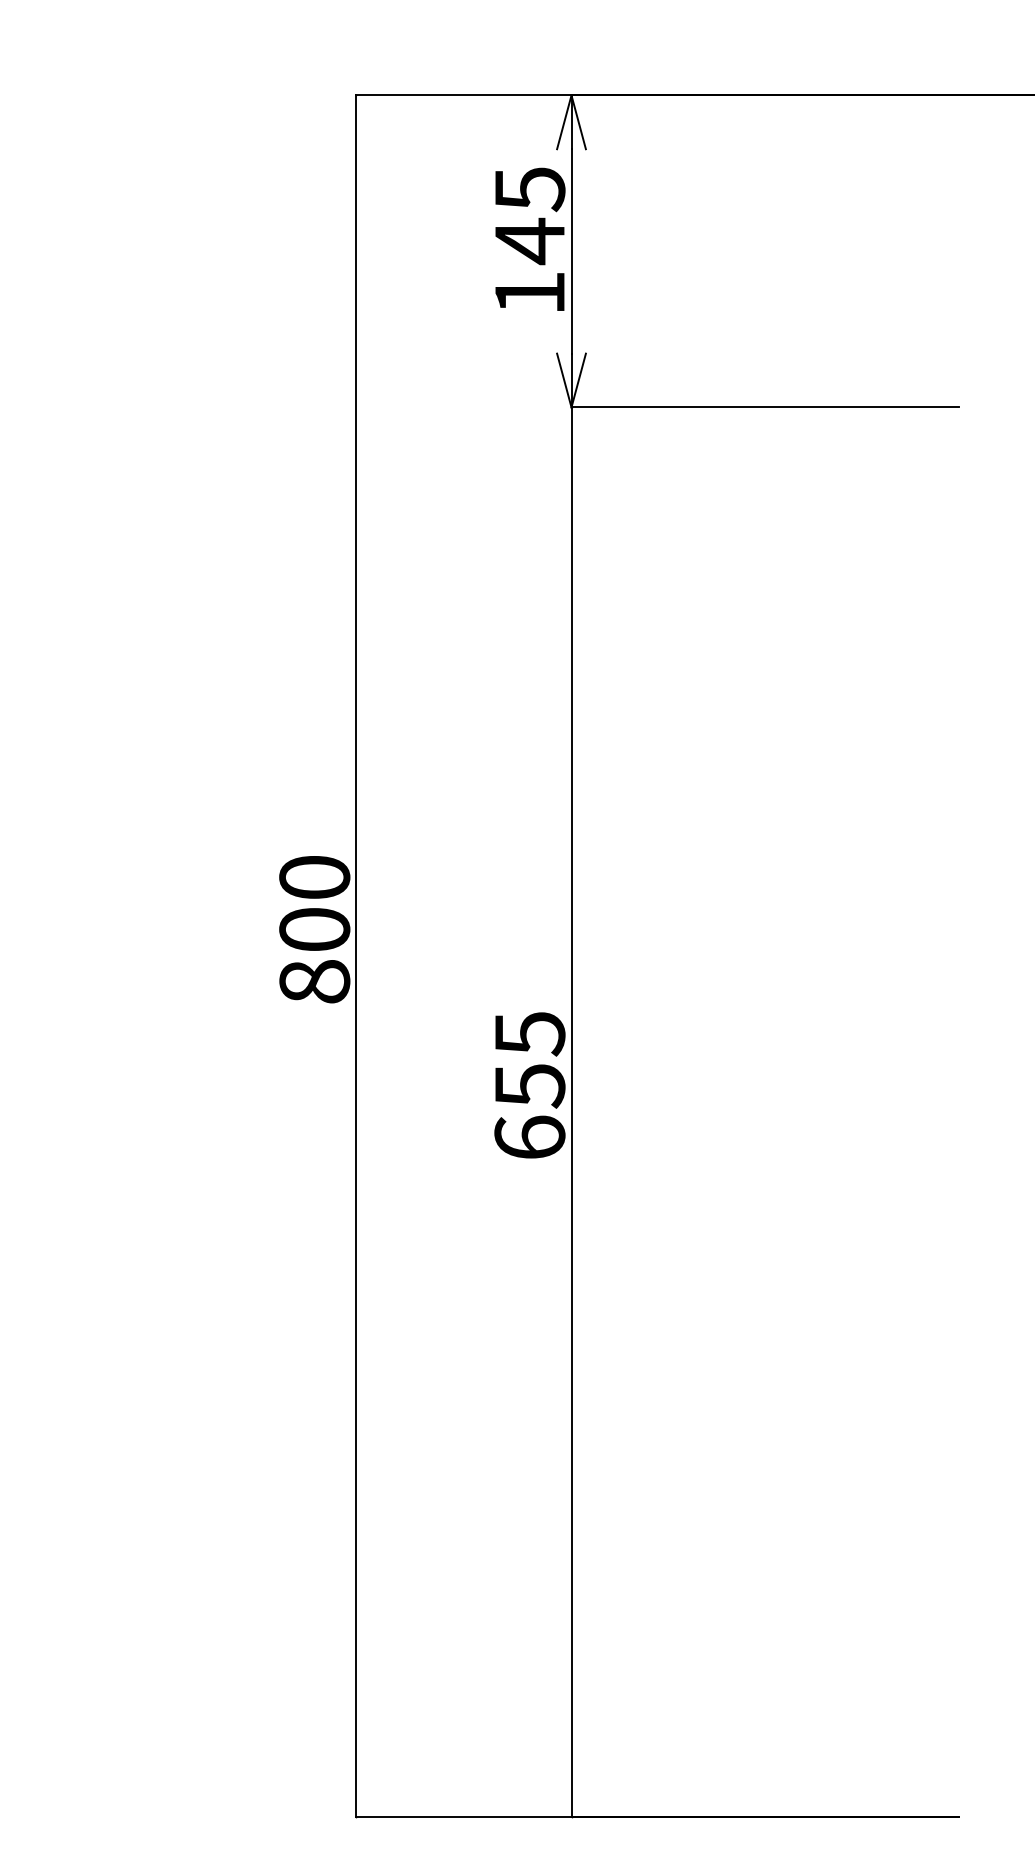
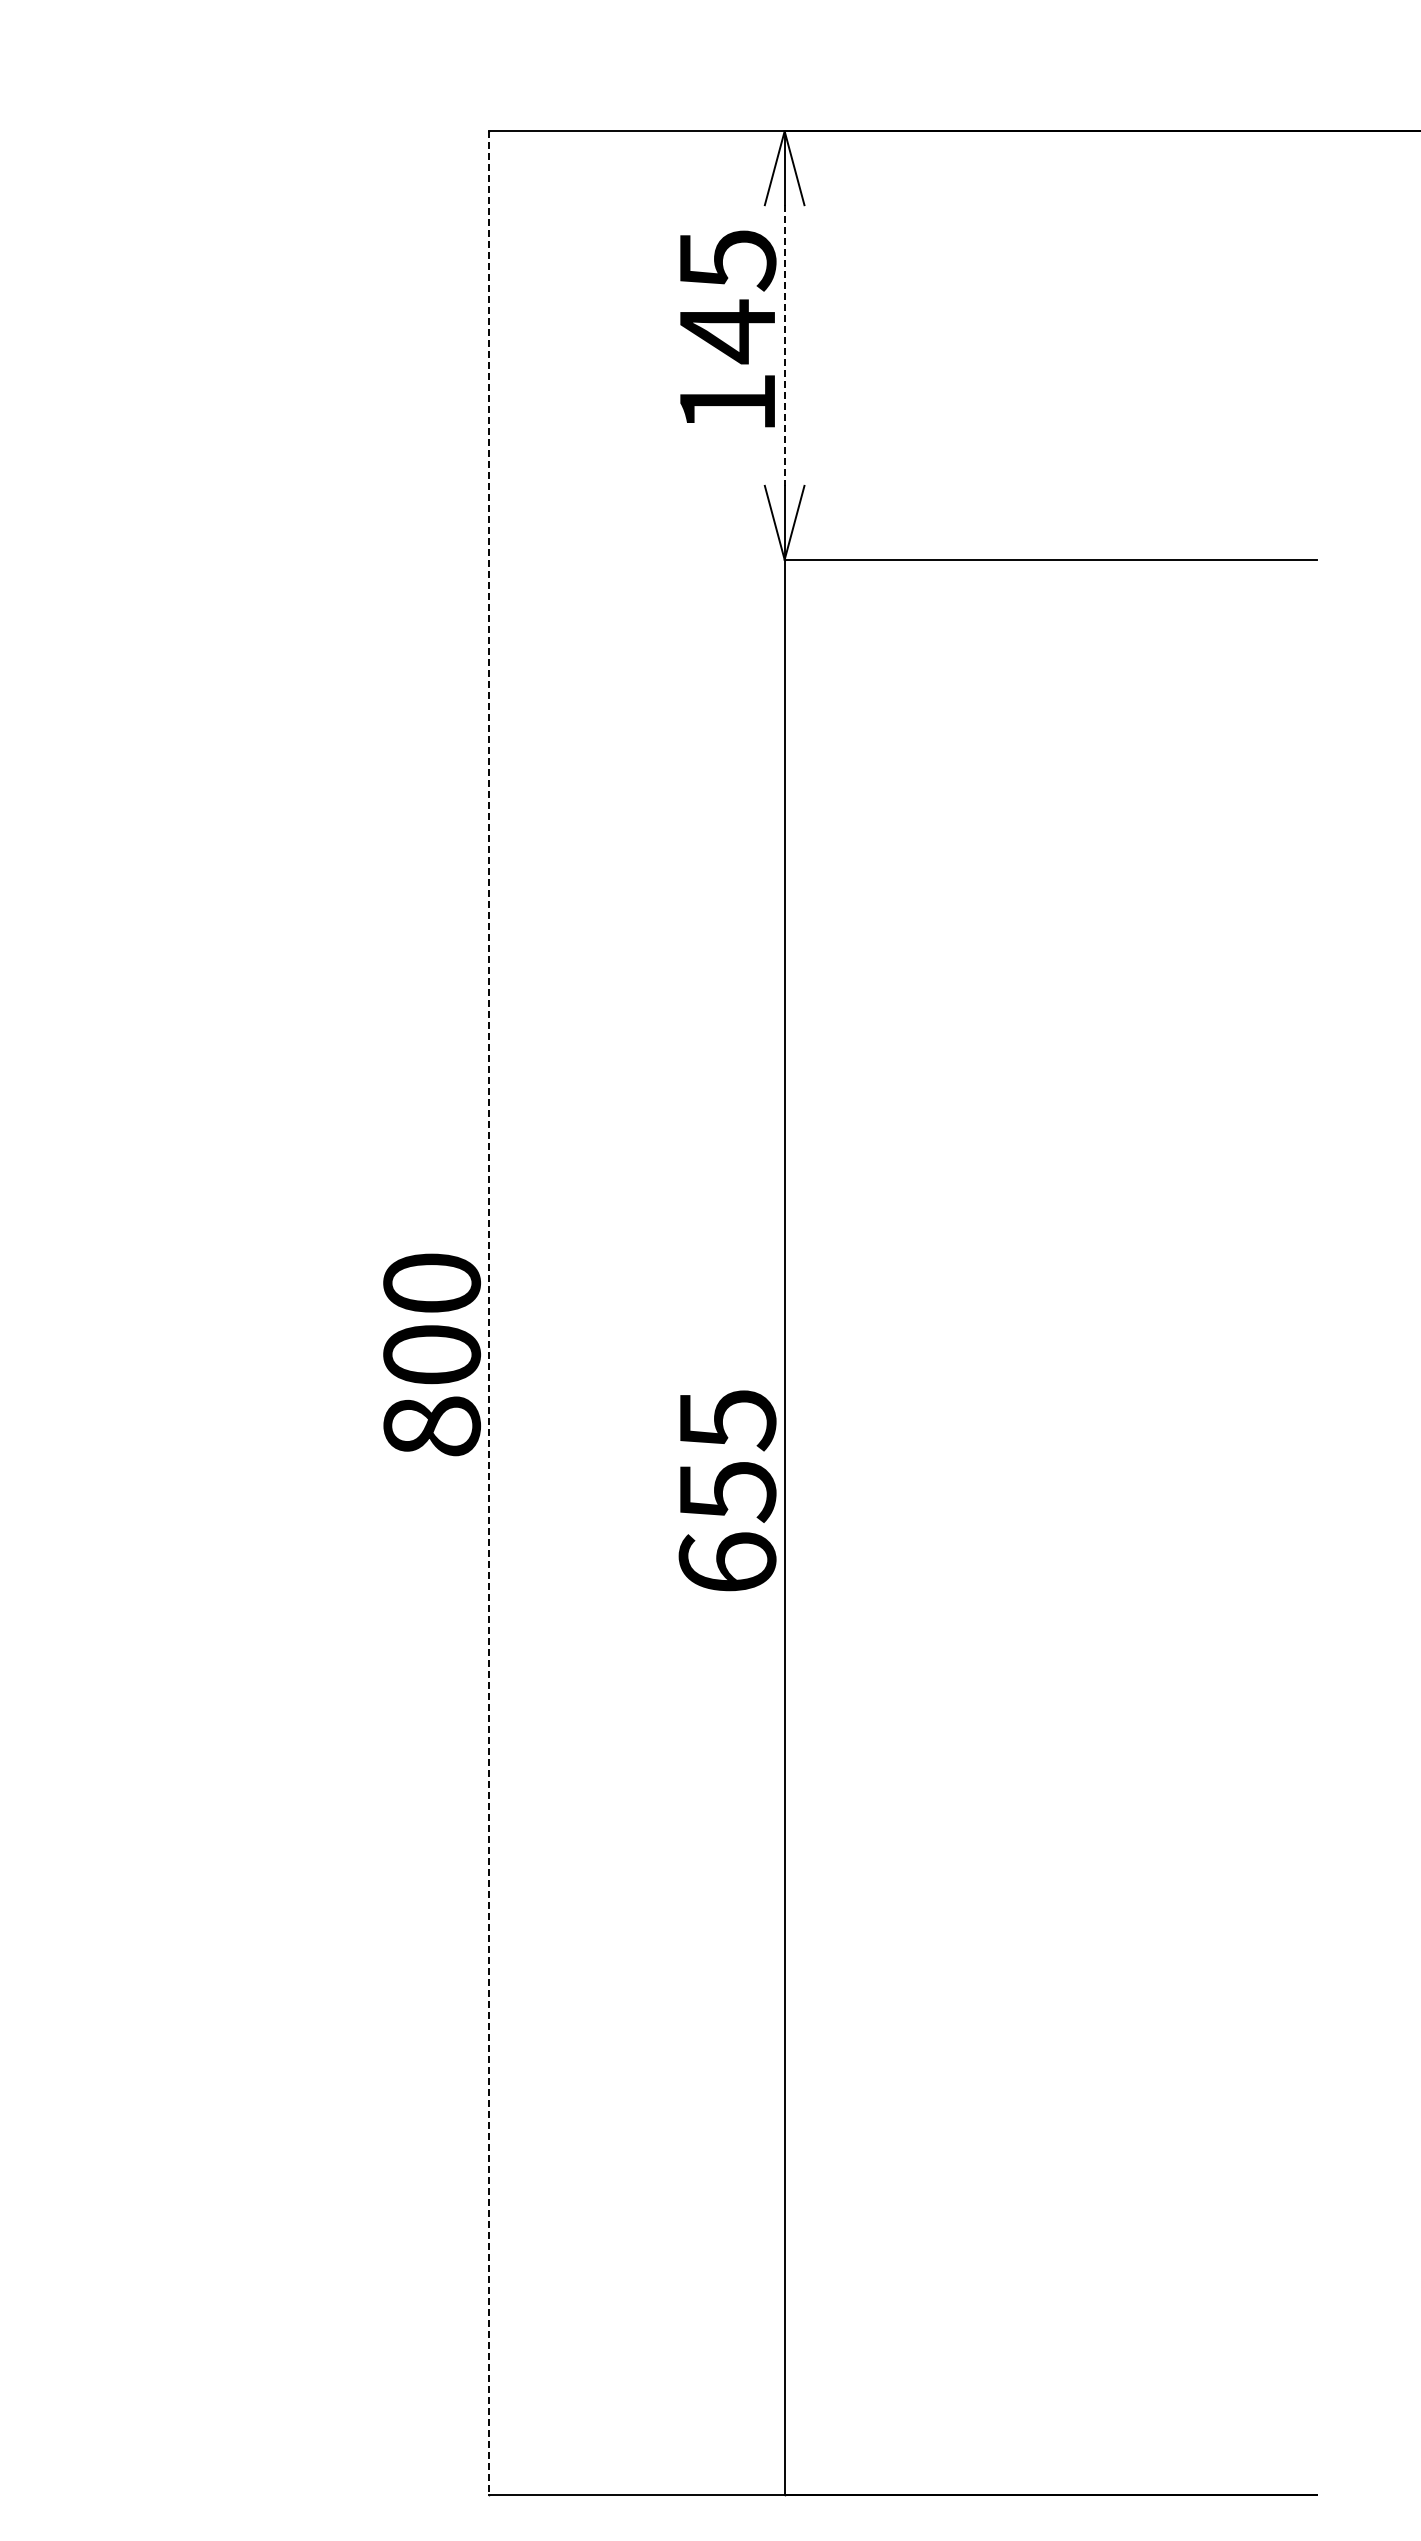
line: (571, 252) -> (784, 346), solid -> dashed
text: (314, 929) -> (431, 1354), moved
line: (356, 956) -> (489, 1313), solid -> dashed

